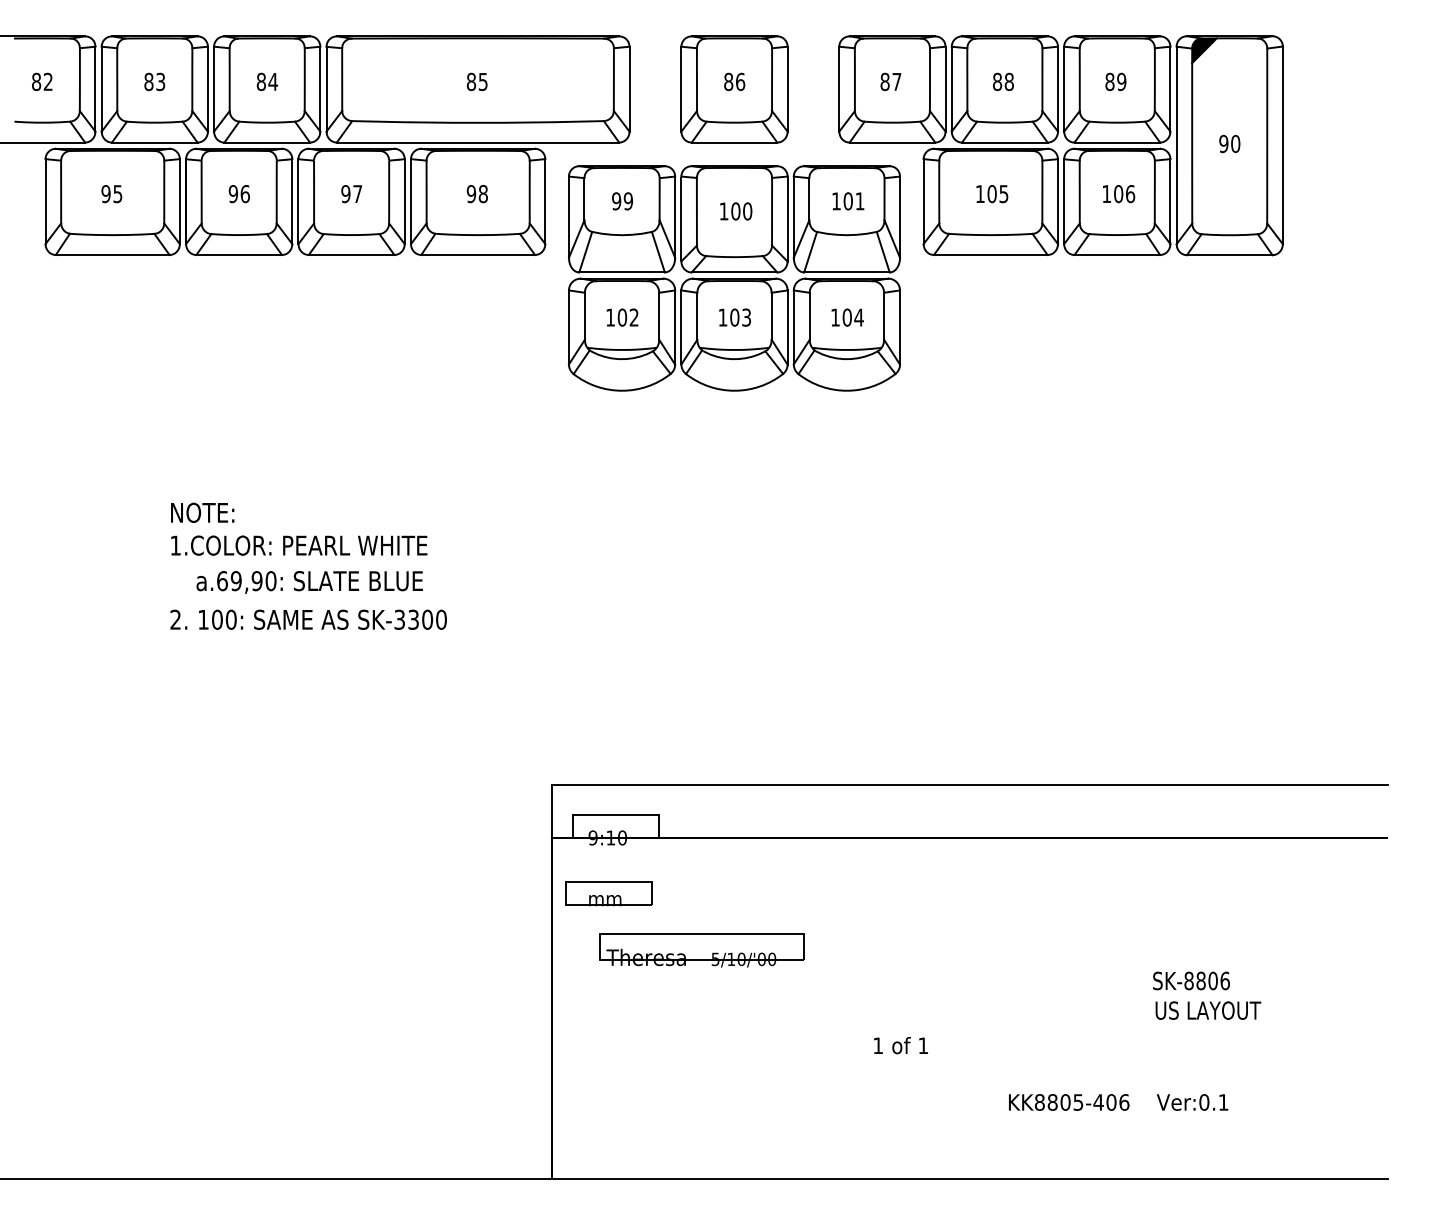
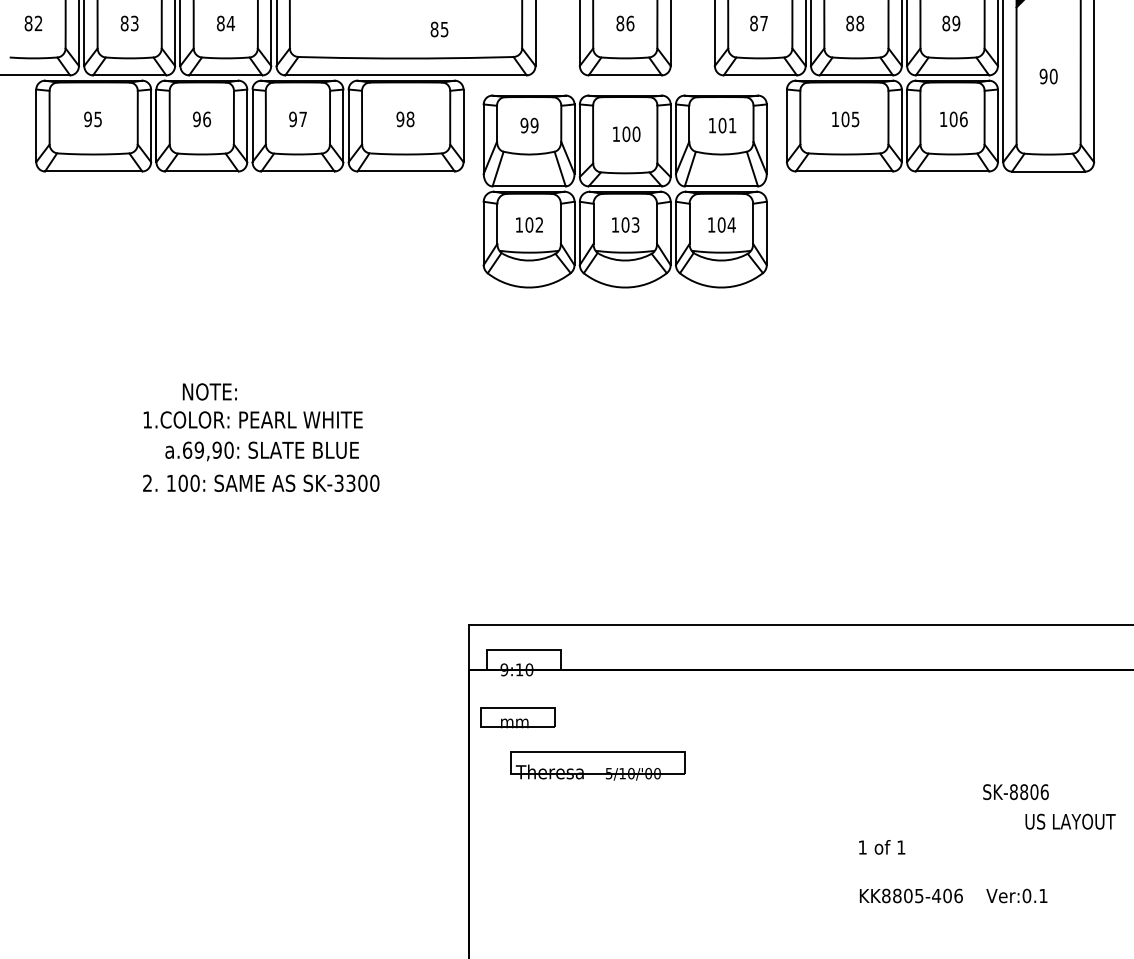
text: (477, 81) -> (439, 29), moved
text: (202, 512) -> (209, 391), moved
text: (1208, 1010) -> (1070, 821), moved
text: (900, 1045) -> (881, 847), moved

